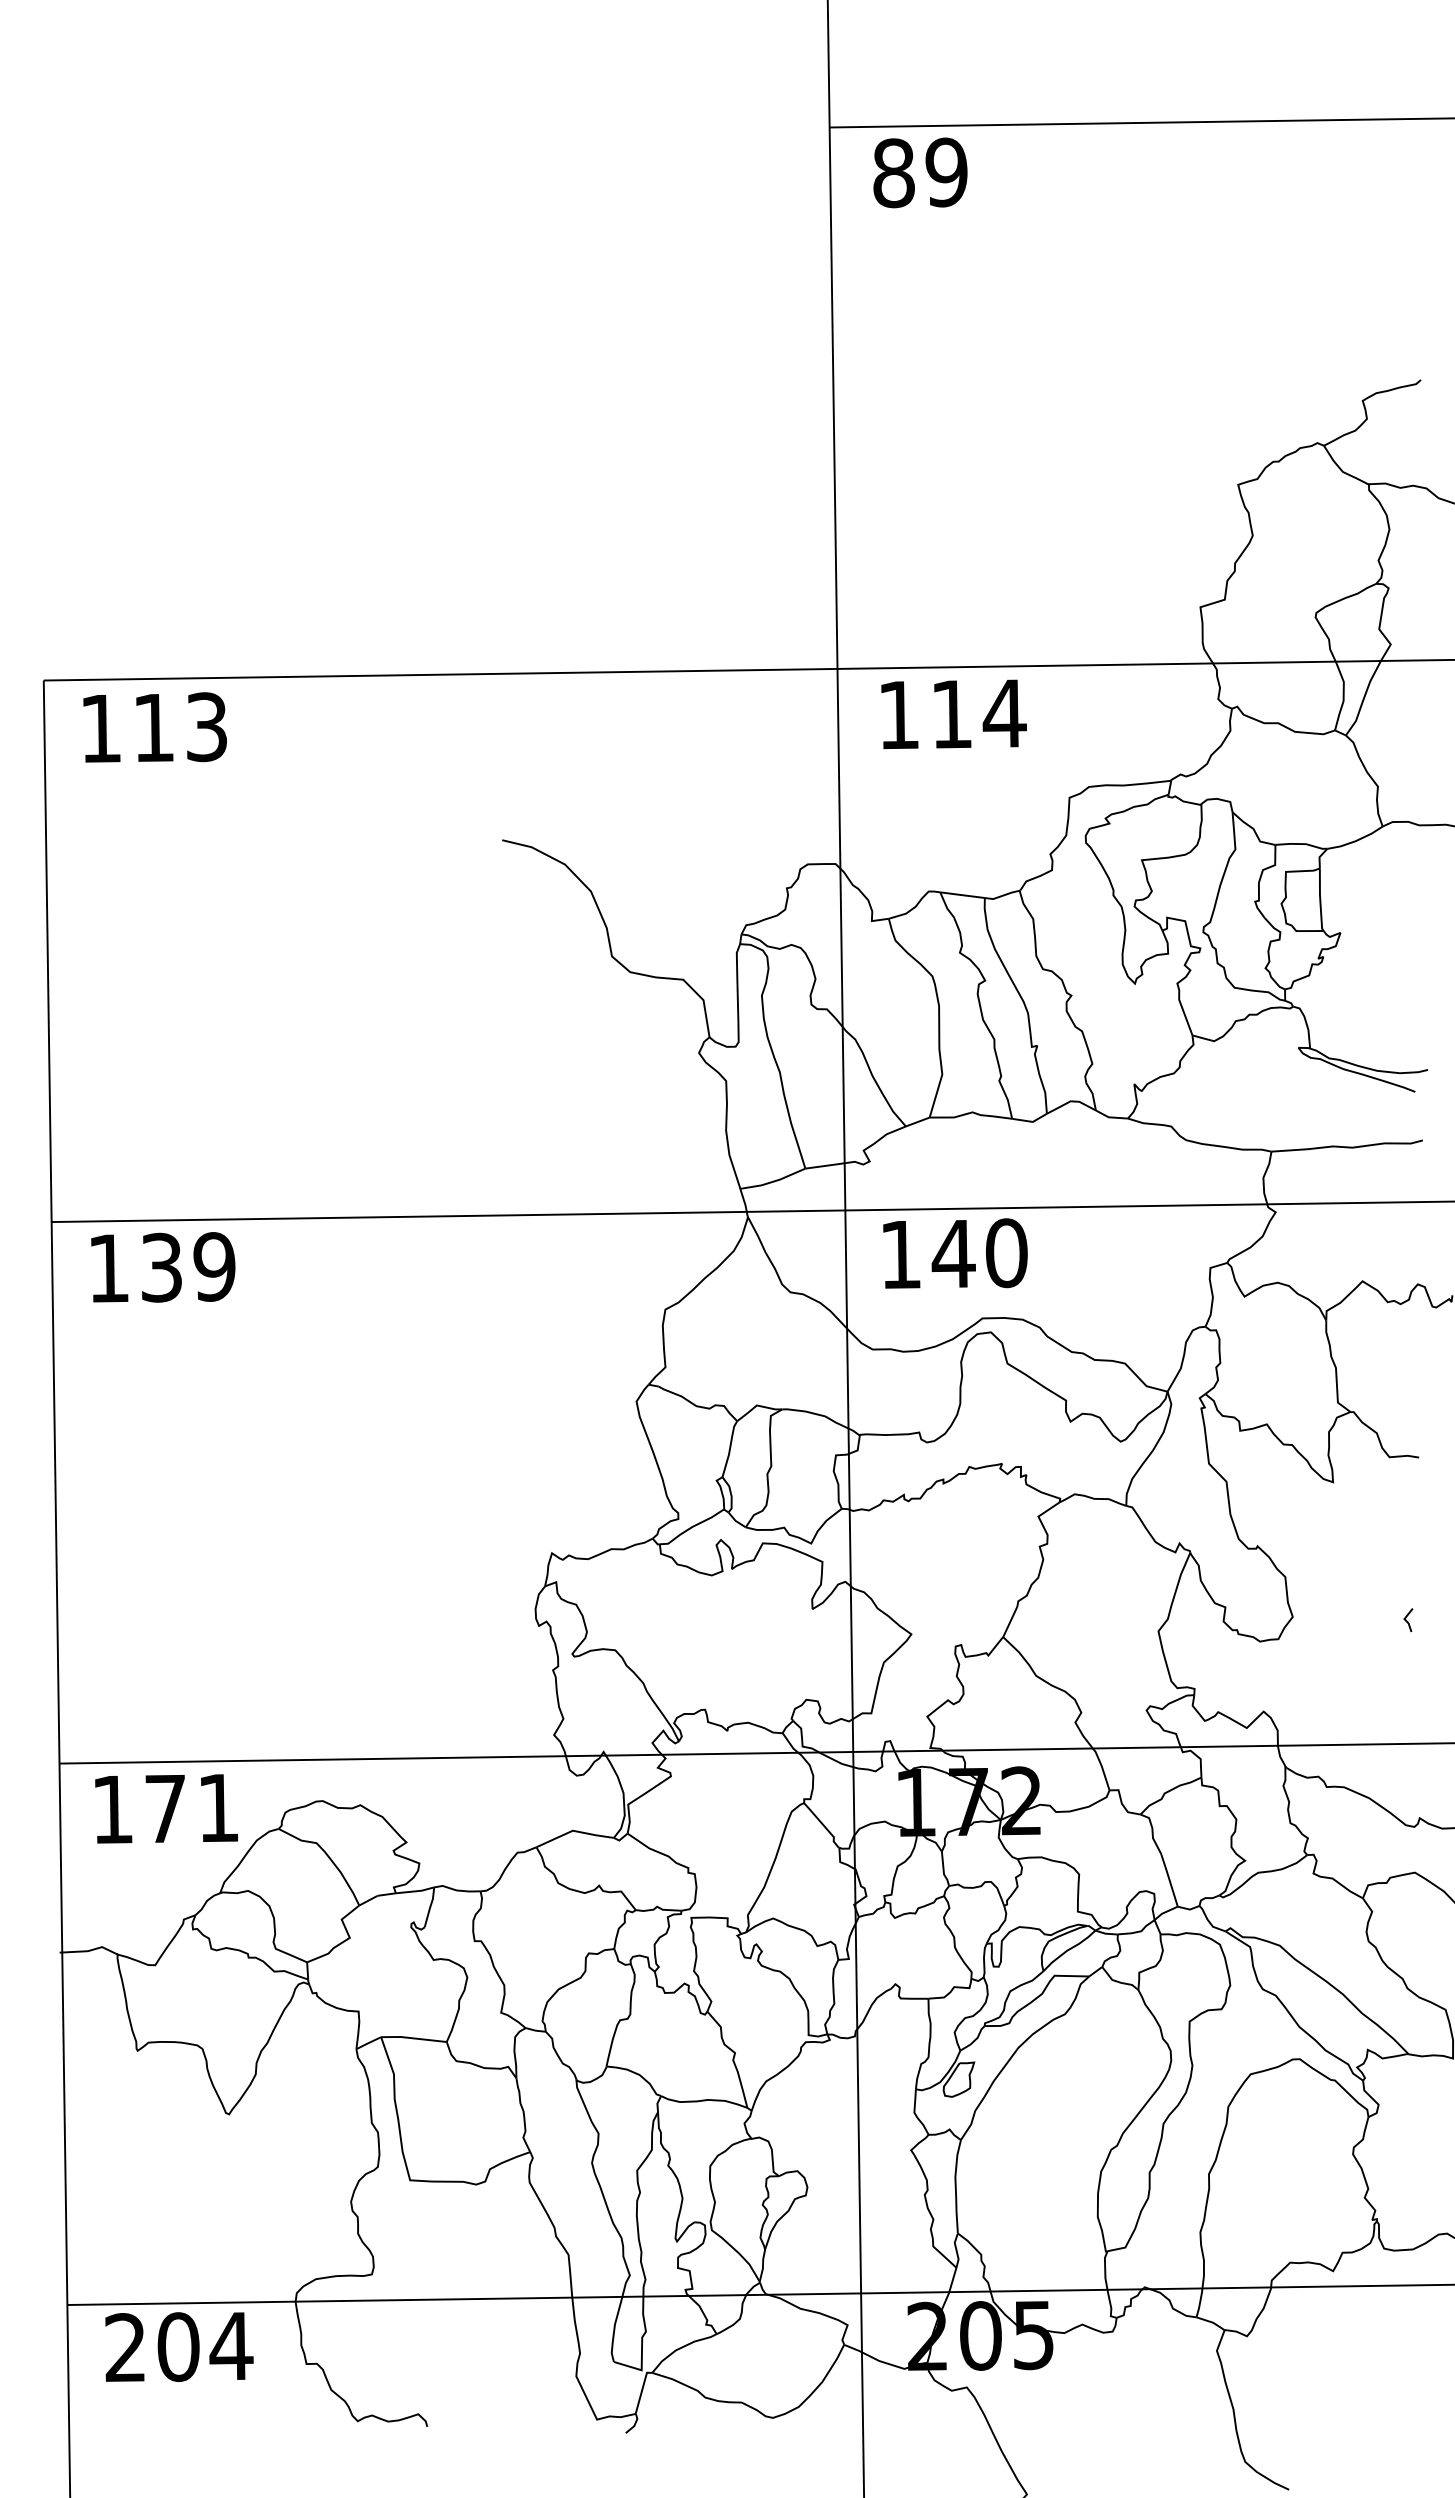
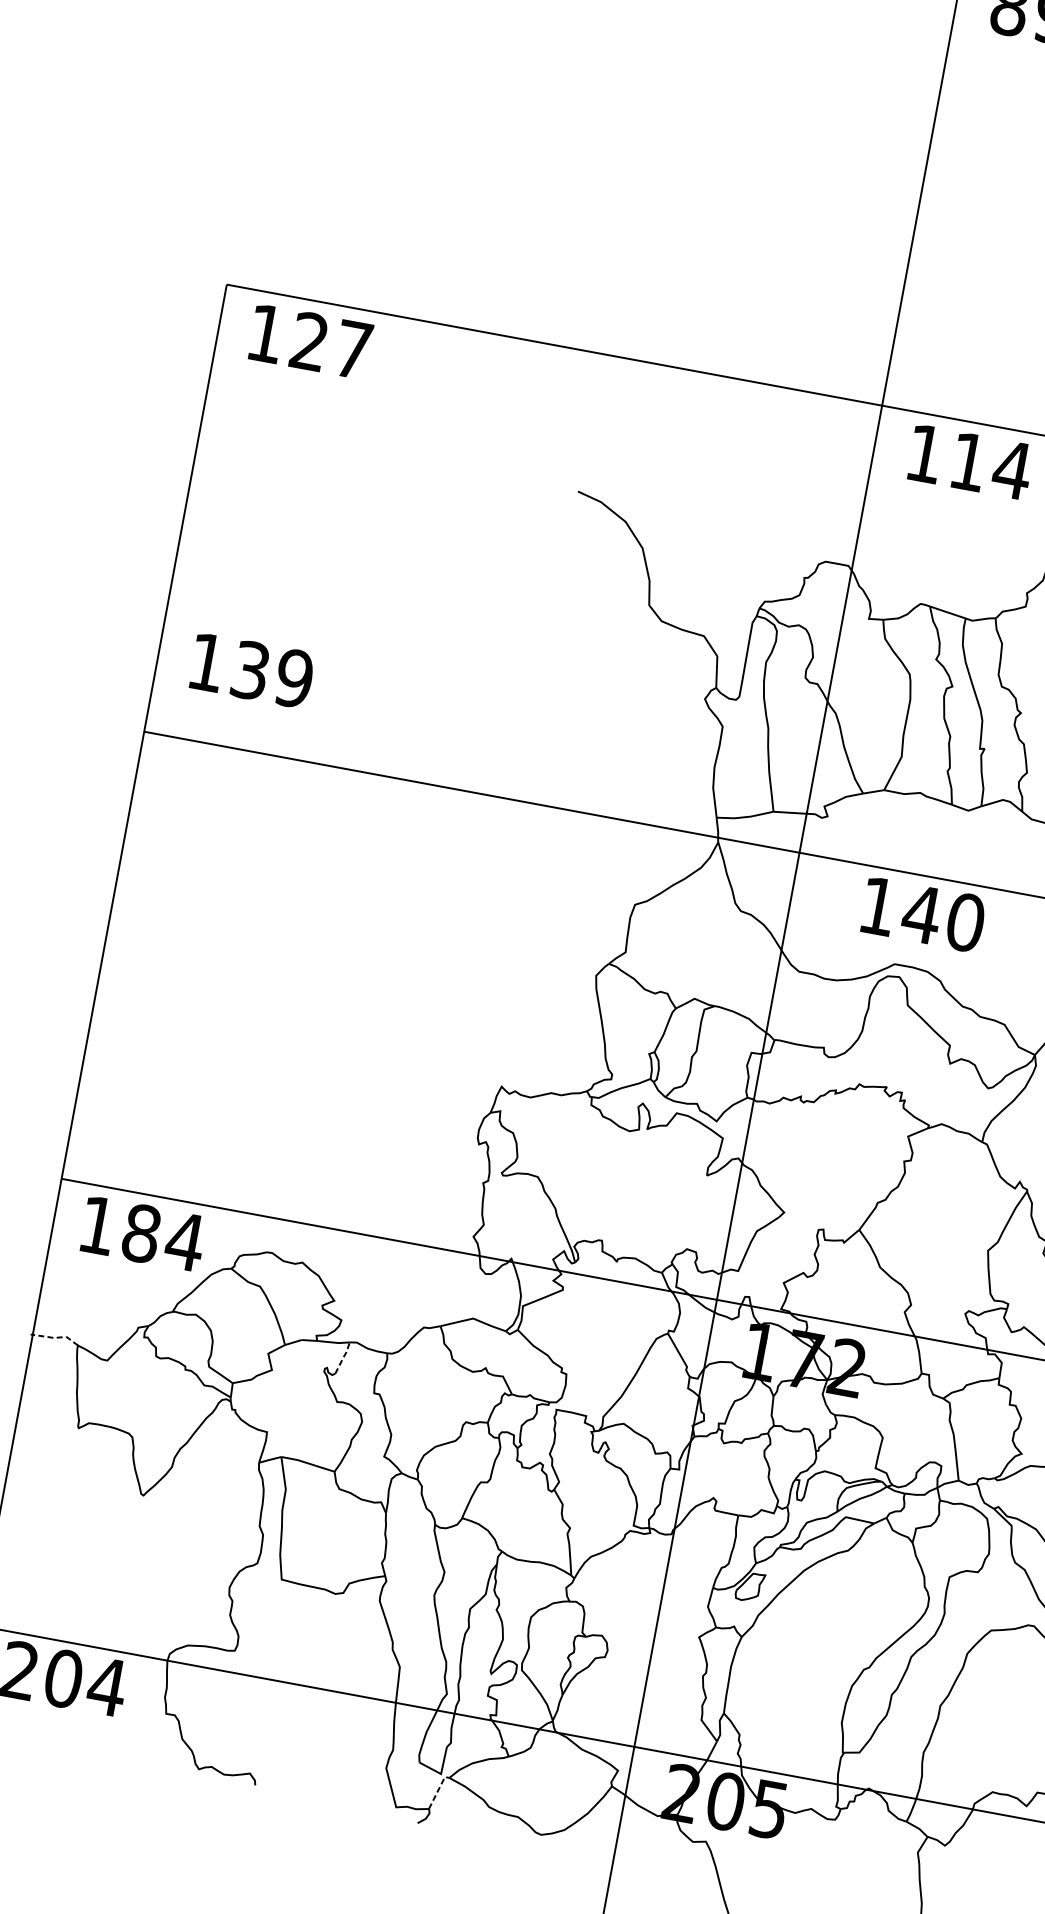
text: (179, 727) -> (330, 345), 113 -> 127
text: (955, 1253) -> (923, 914), moved
text: (163, 1267) -> (252, 670), moved
text: (192, 1808) -> (163, 1237), 171 -> 184
line: (430, 1907) -> (343, 1358), solid -> dashed
line: (89, 1950) -> (55, 1337), solid -> dashed
line: (642, 2390) -> (438, 1790), solid -> dashed

